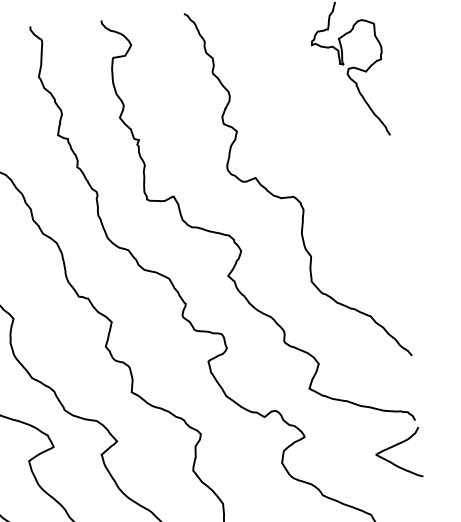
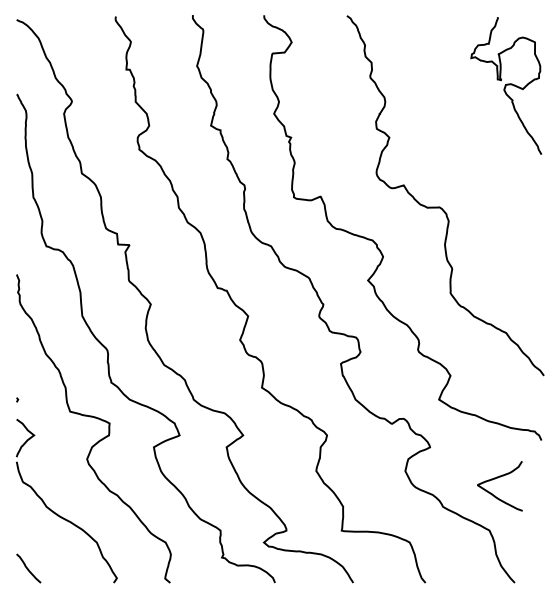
curve: (396, 446) -> (498, 478), moved

